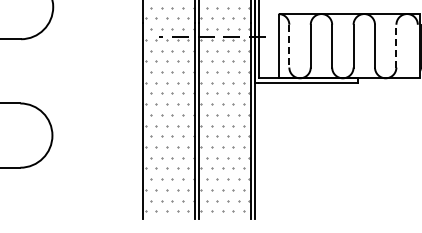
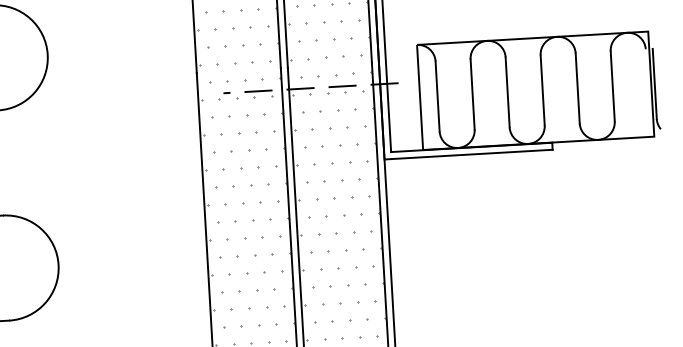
line: (396, 45) -> (612, 85), dashed -> solid
line: (289, 46) -> (437, 96), dashed -> solid

